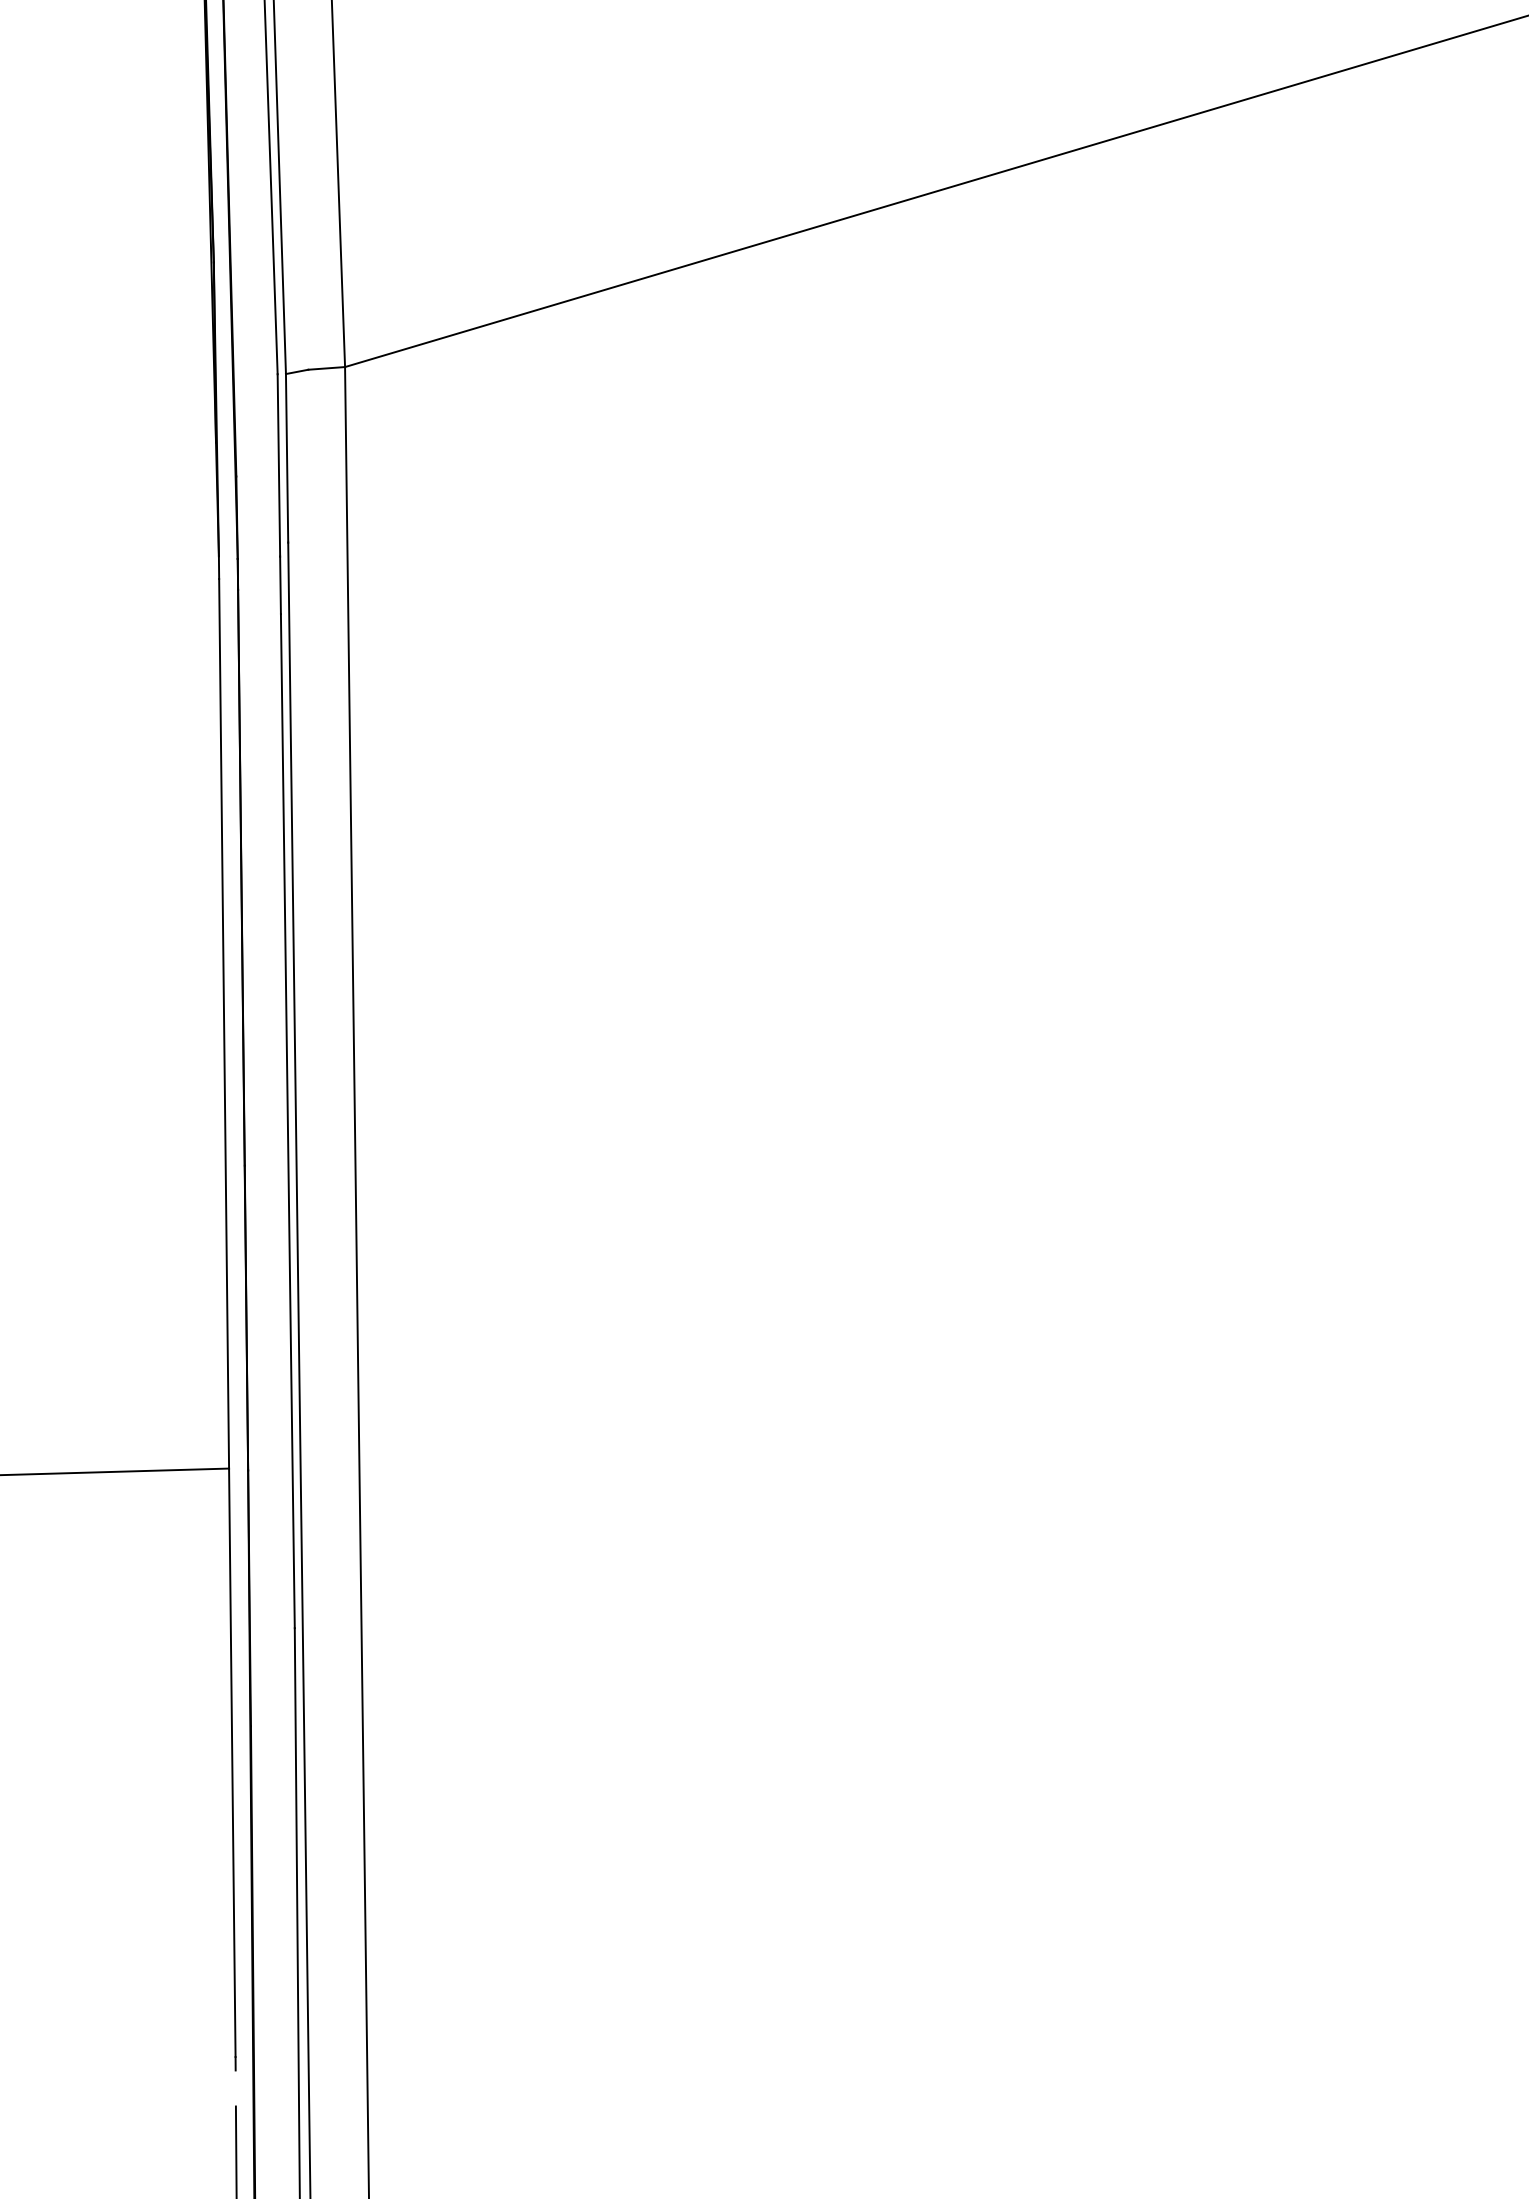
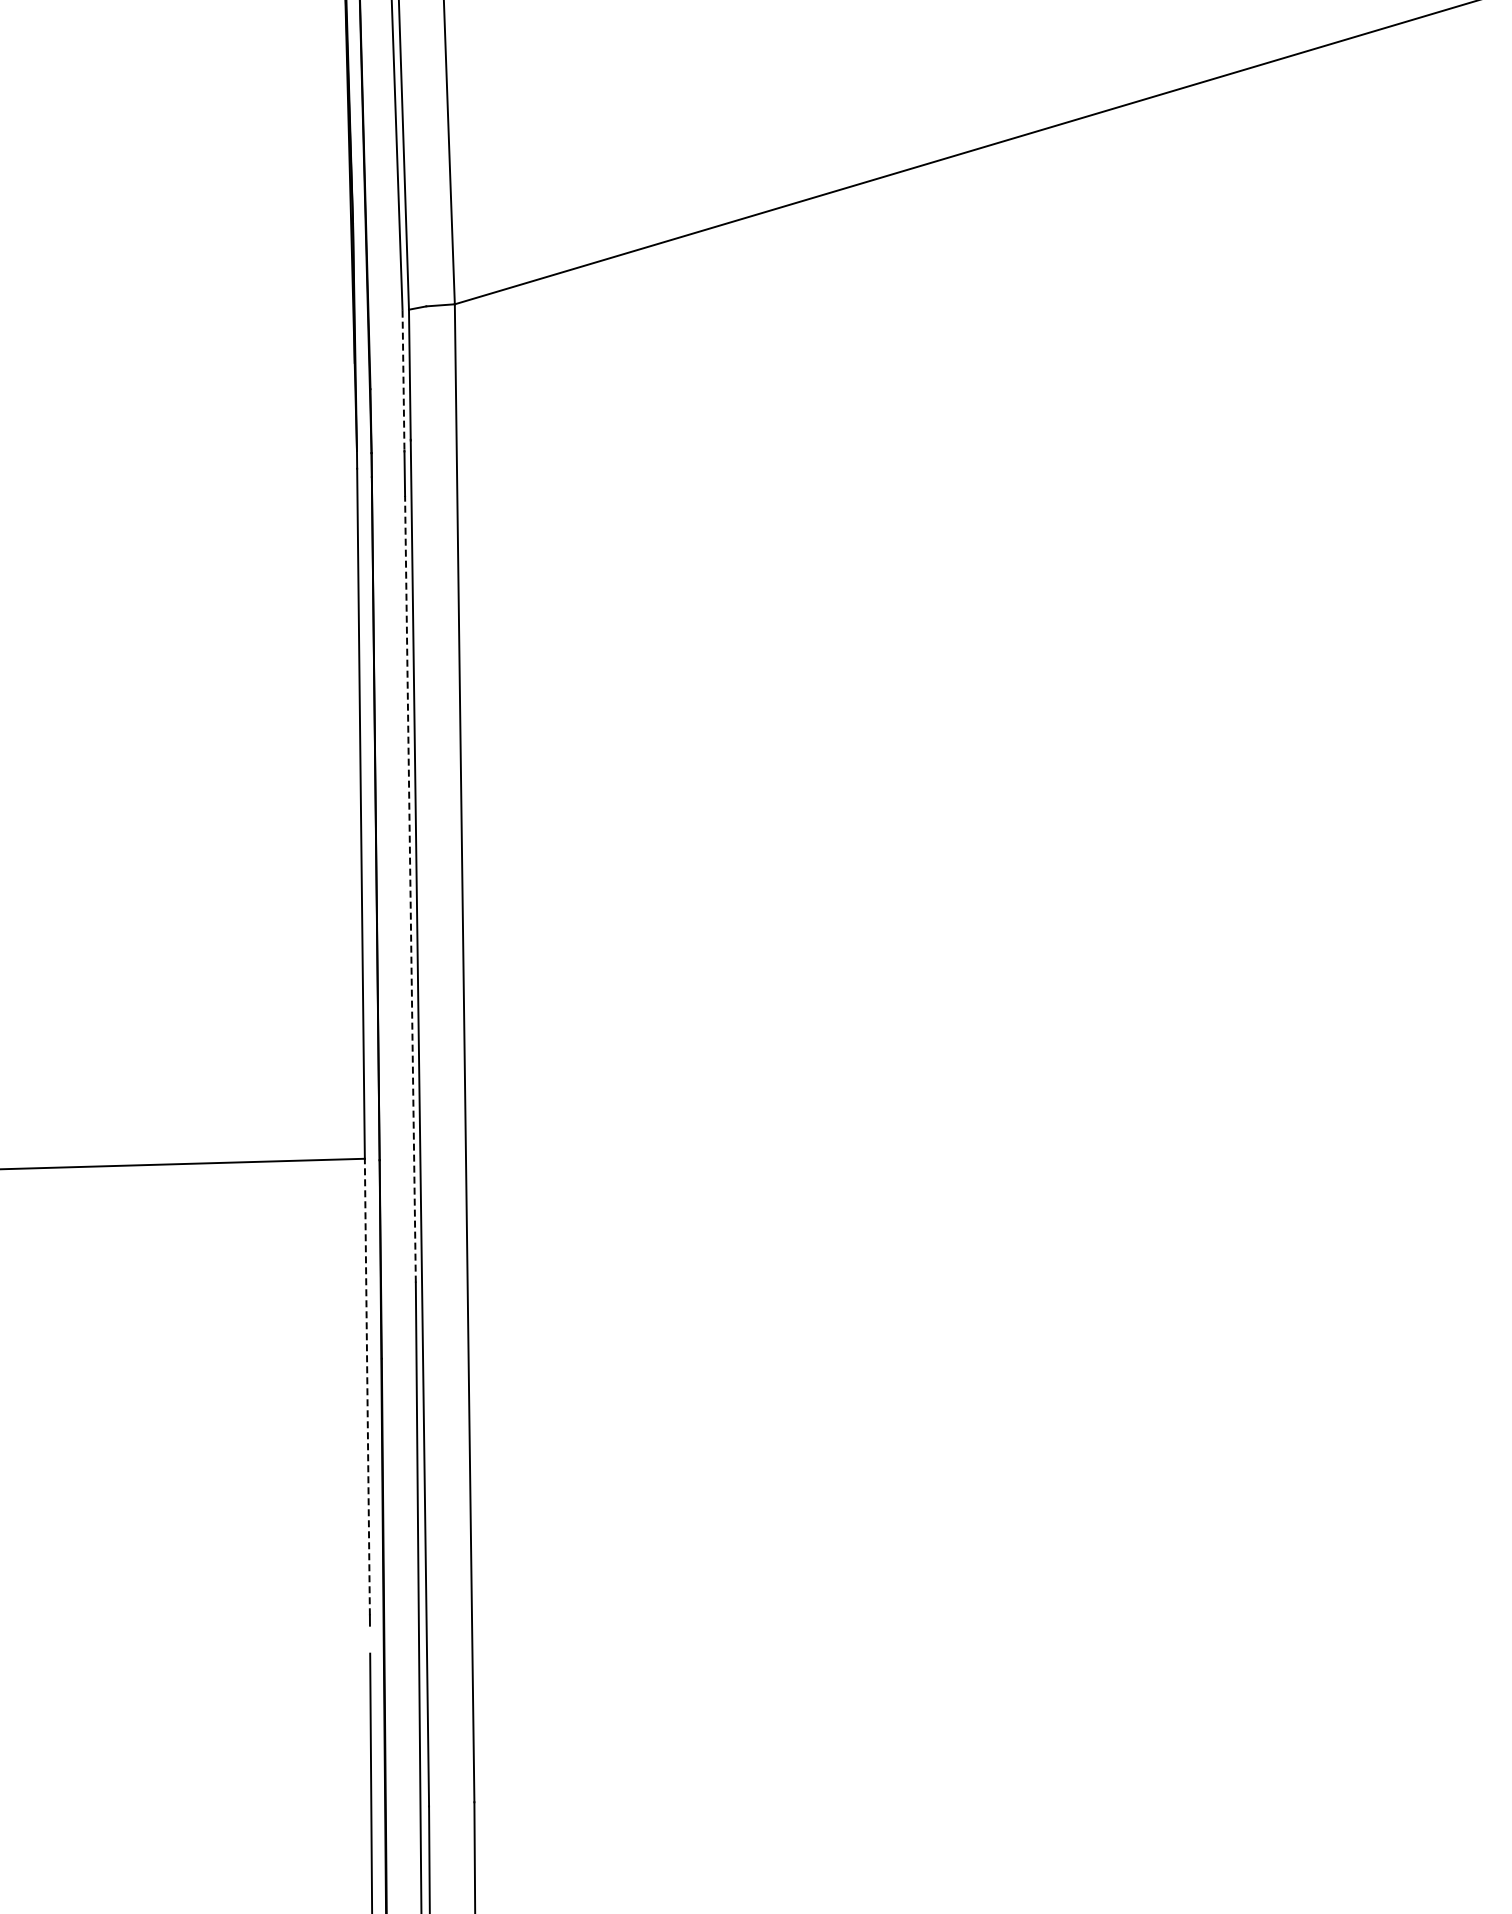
line: (278, 463) -> (403, 379), solid -> dashed
line: (287, 1120) -> (410, 888), solid -> dashed
line: (232, 1762) -> (367, 1386), solid -> dashed

